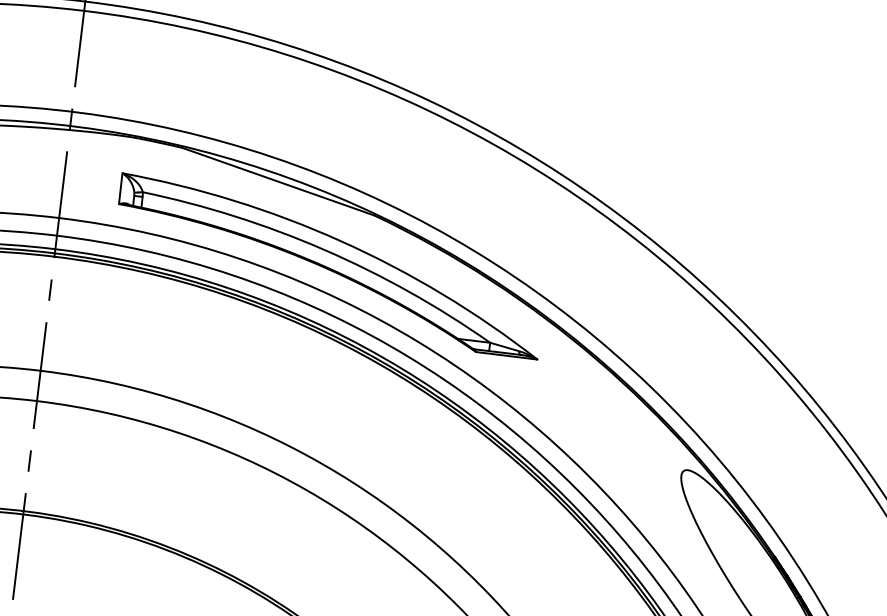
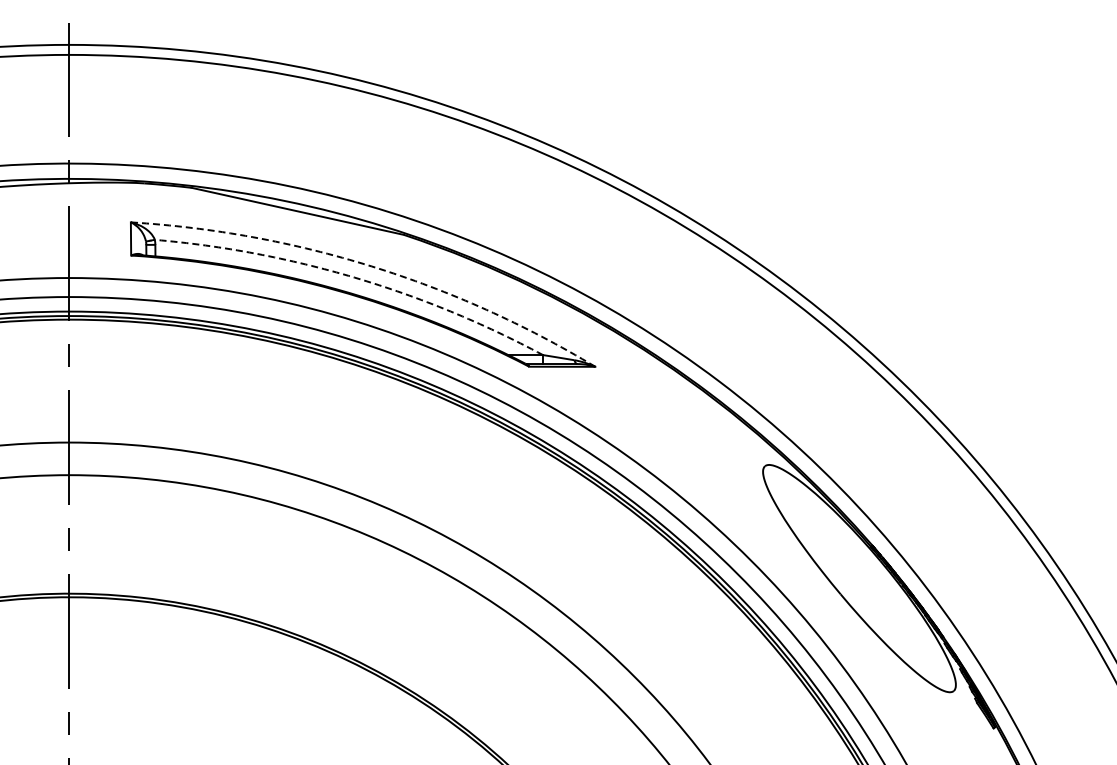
arc: (340, 241) -> (371, 266), solid -> dashed
arc: (323, 249) -> (354, 277), solid -> dashed

